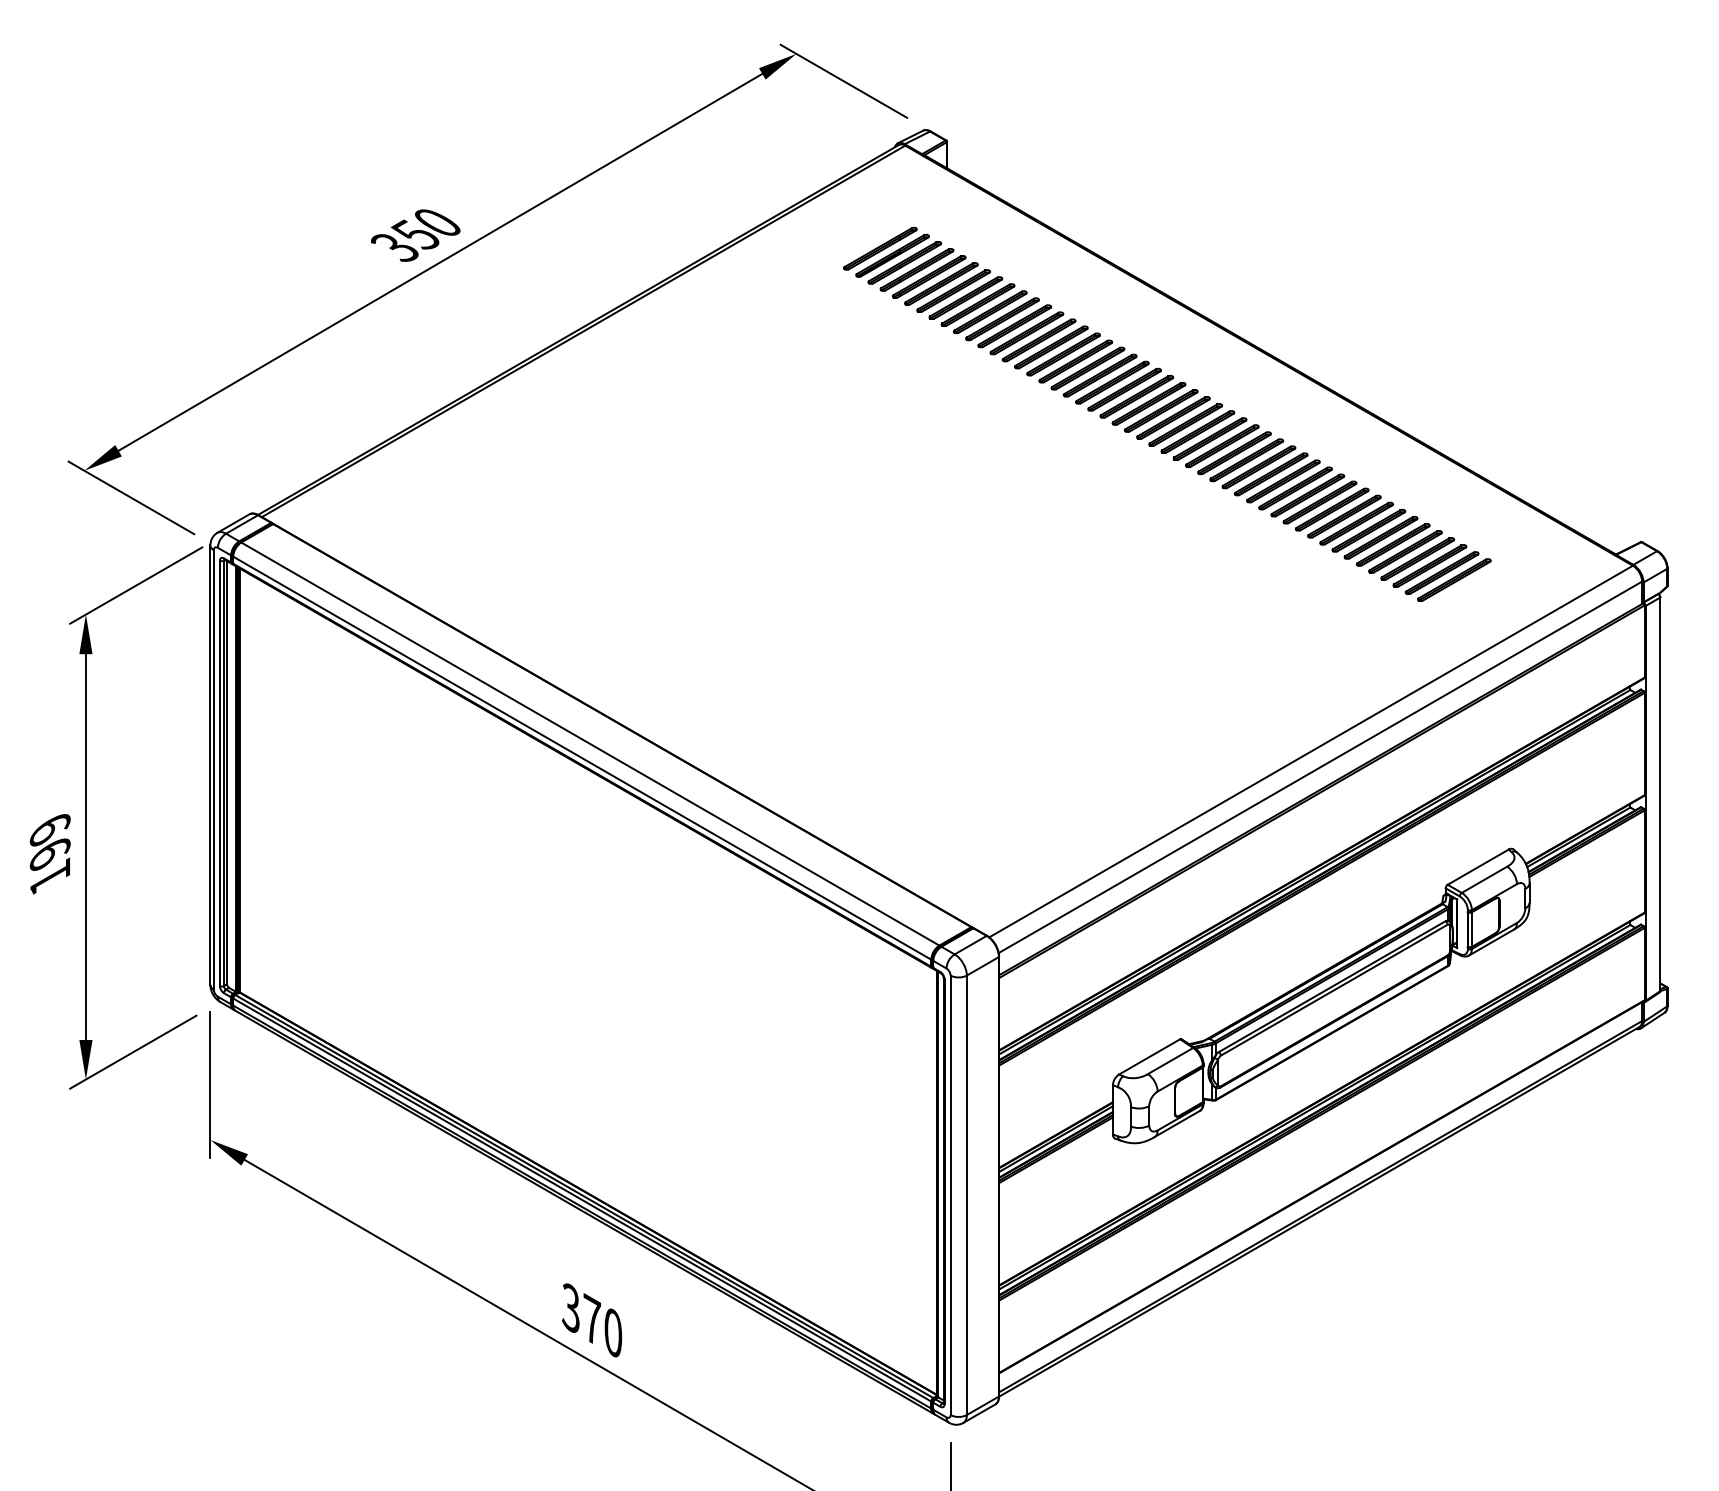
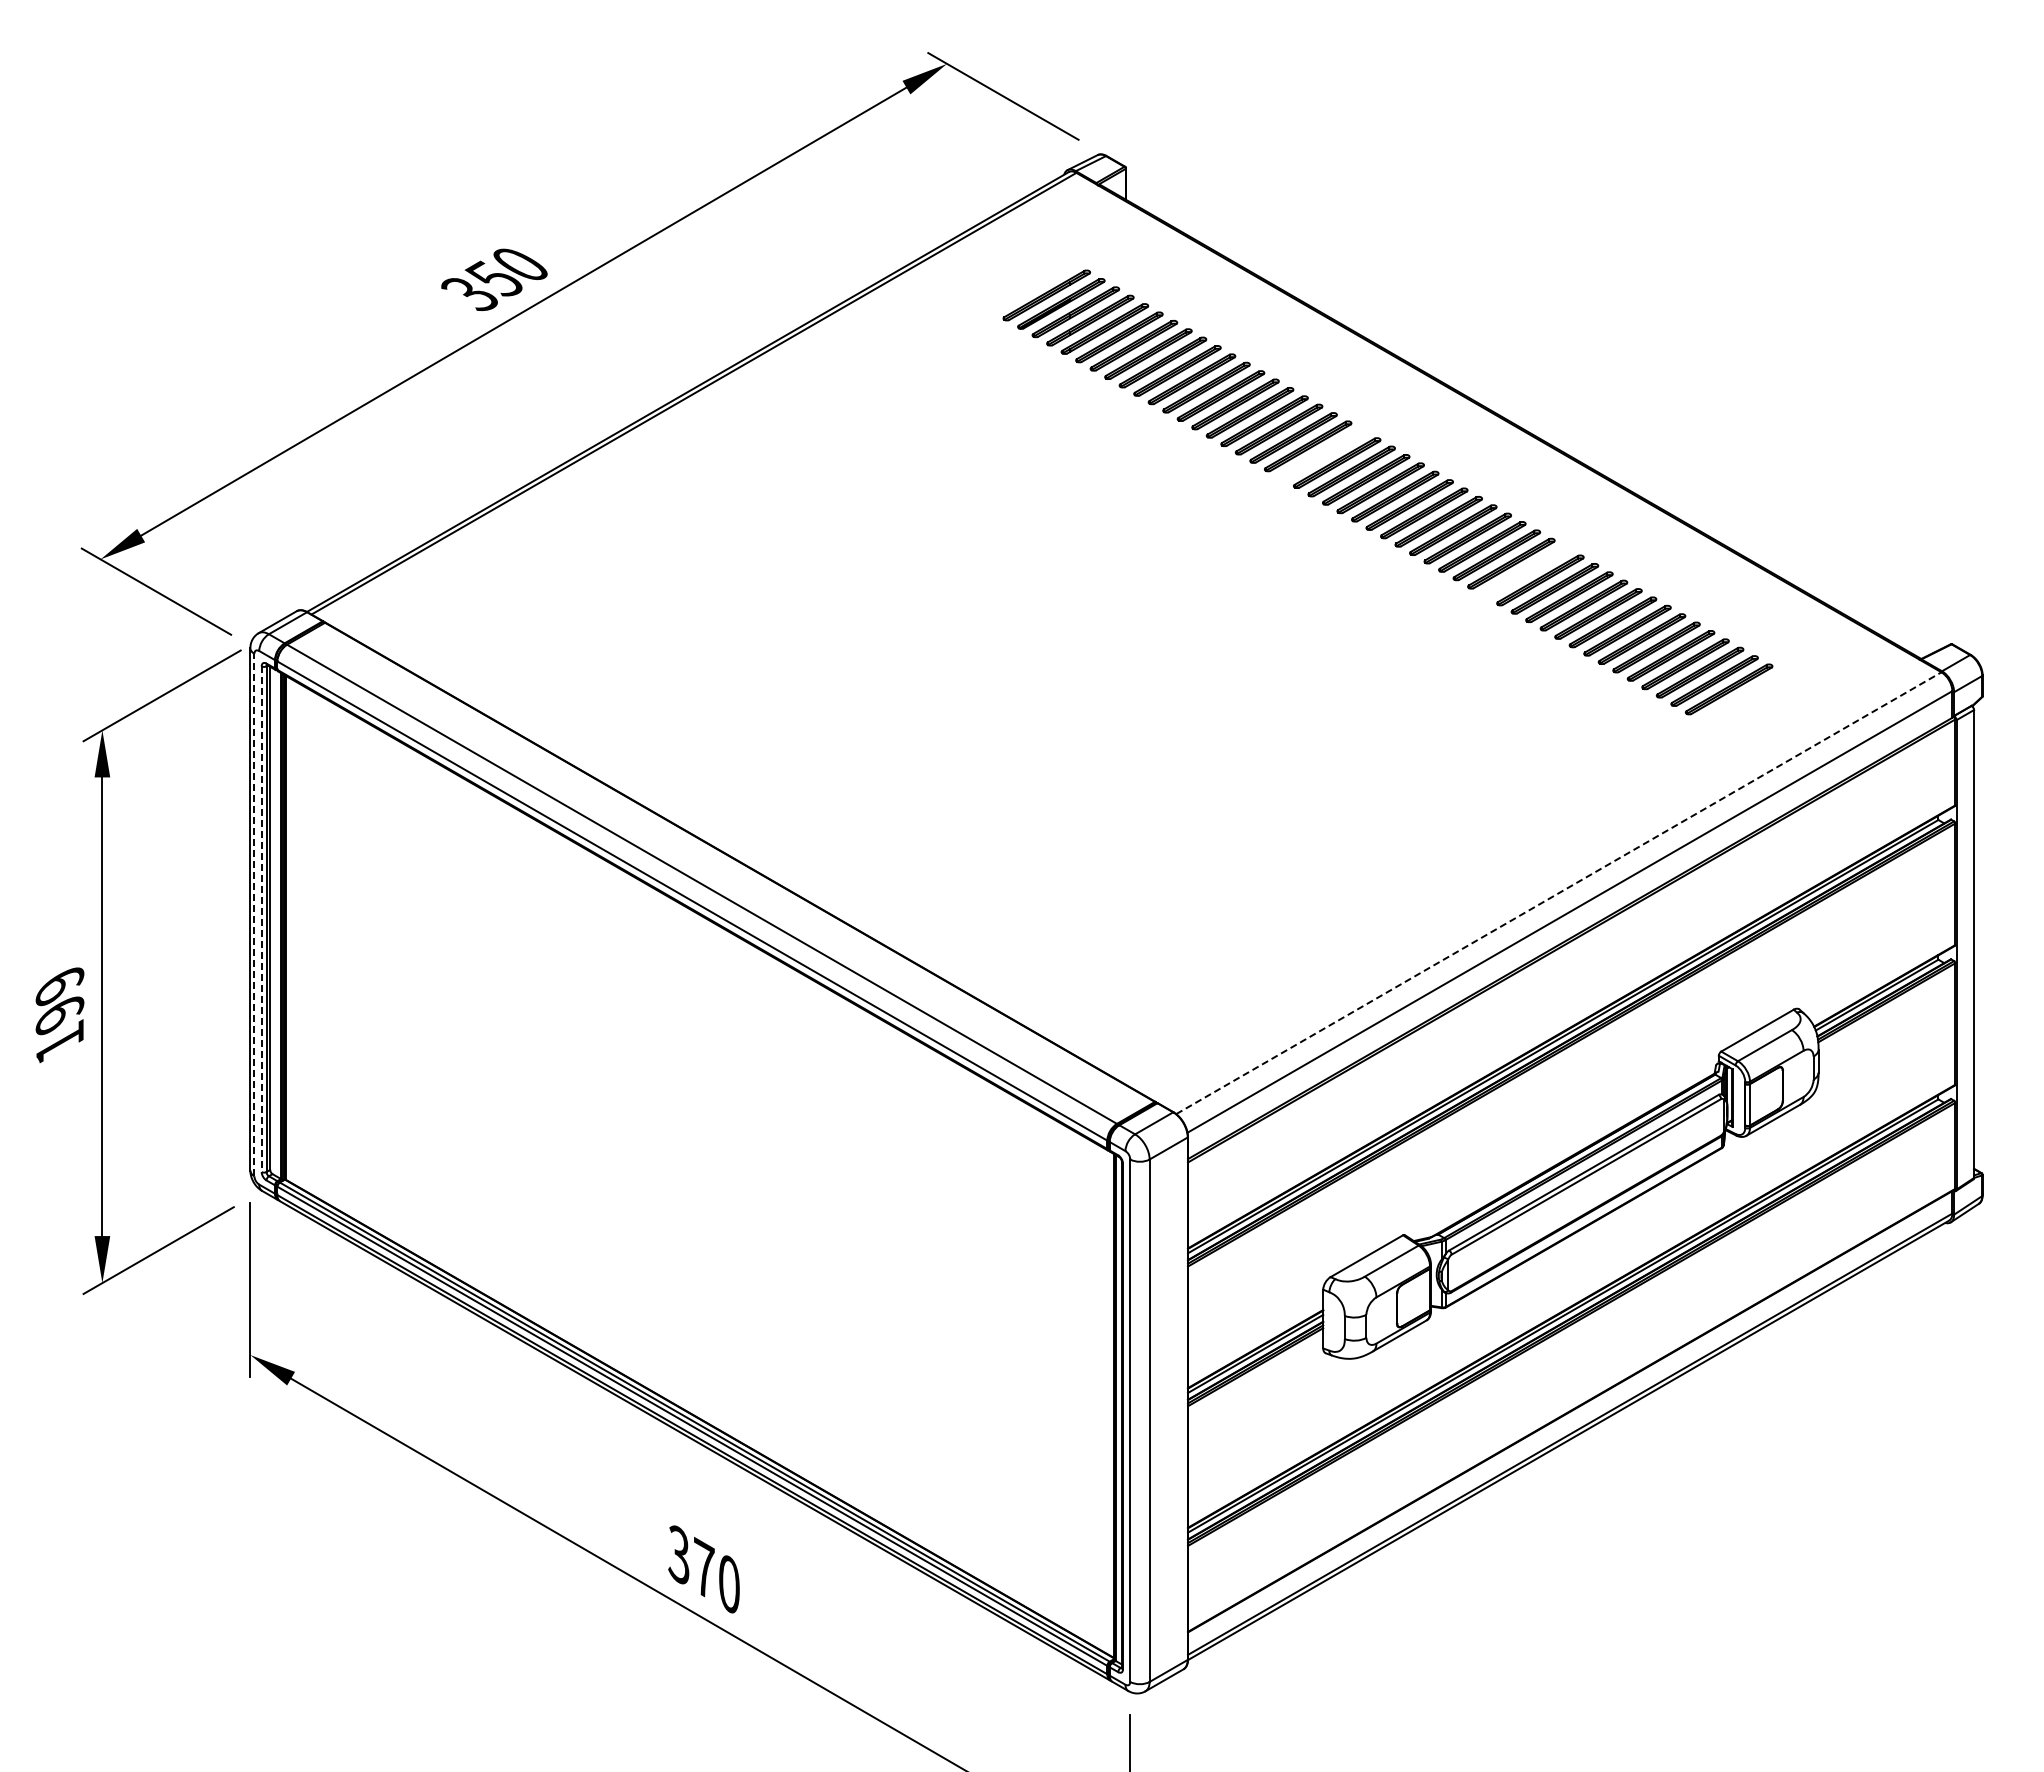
part: (1112, 382) -> (1322, 454), removed
part: (1283, 480) -> (1525, 571), removed
line: (1310, 751) -> (1558, 893), solid -> dashed
line: (213, 769) -> (254, 914), solid -> dashed
line: (219, 773) -> (261, 919), solid -> dashed

